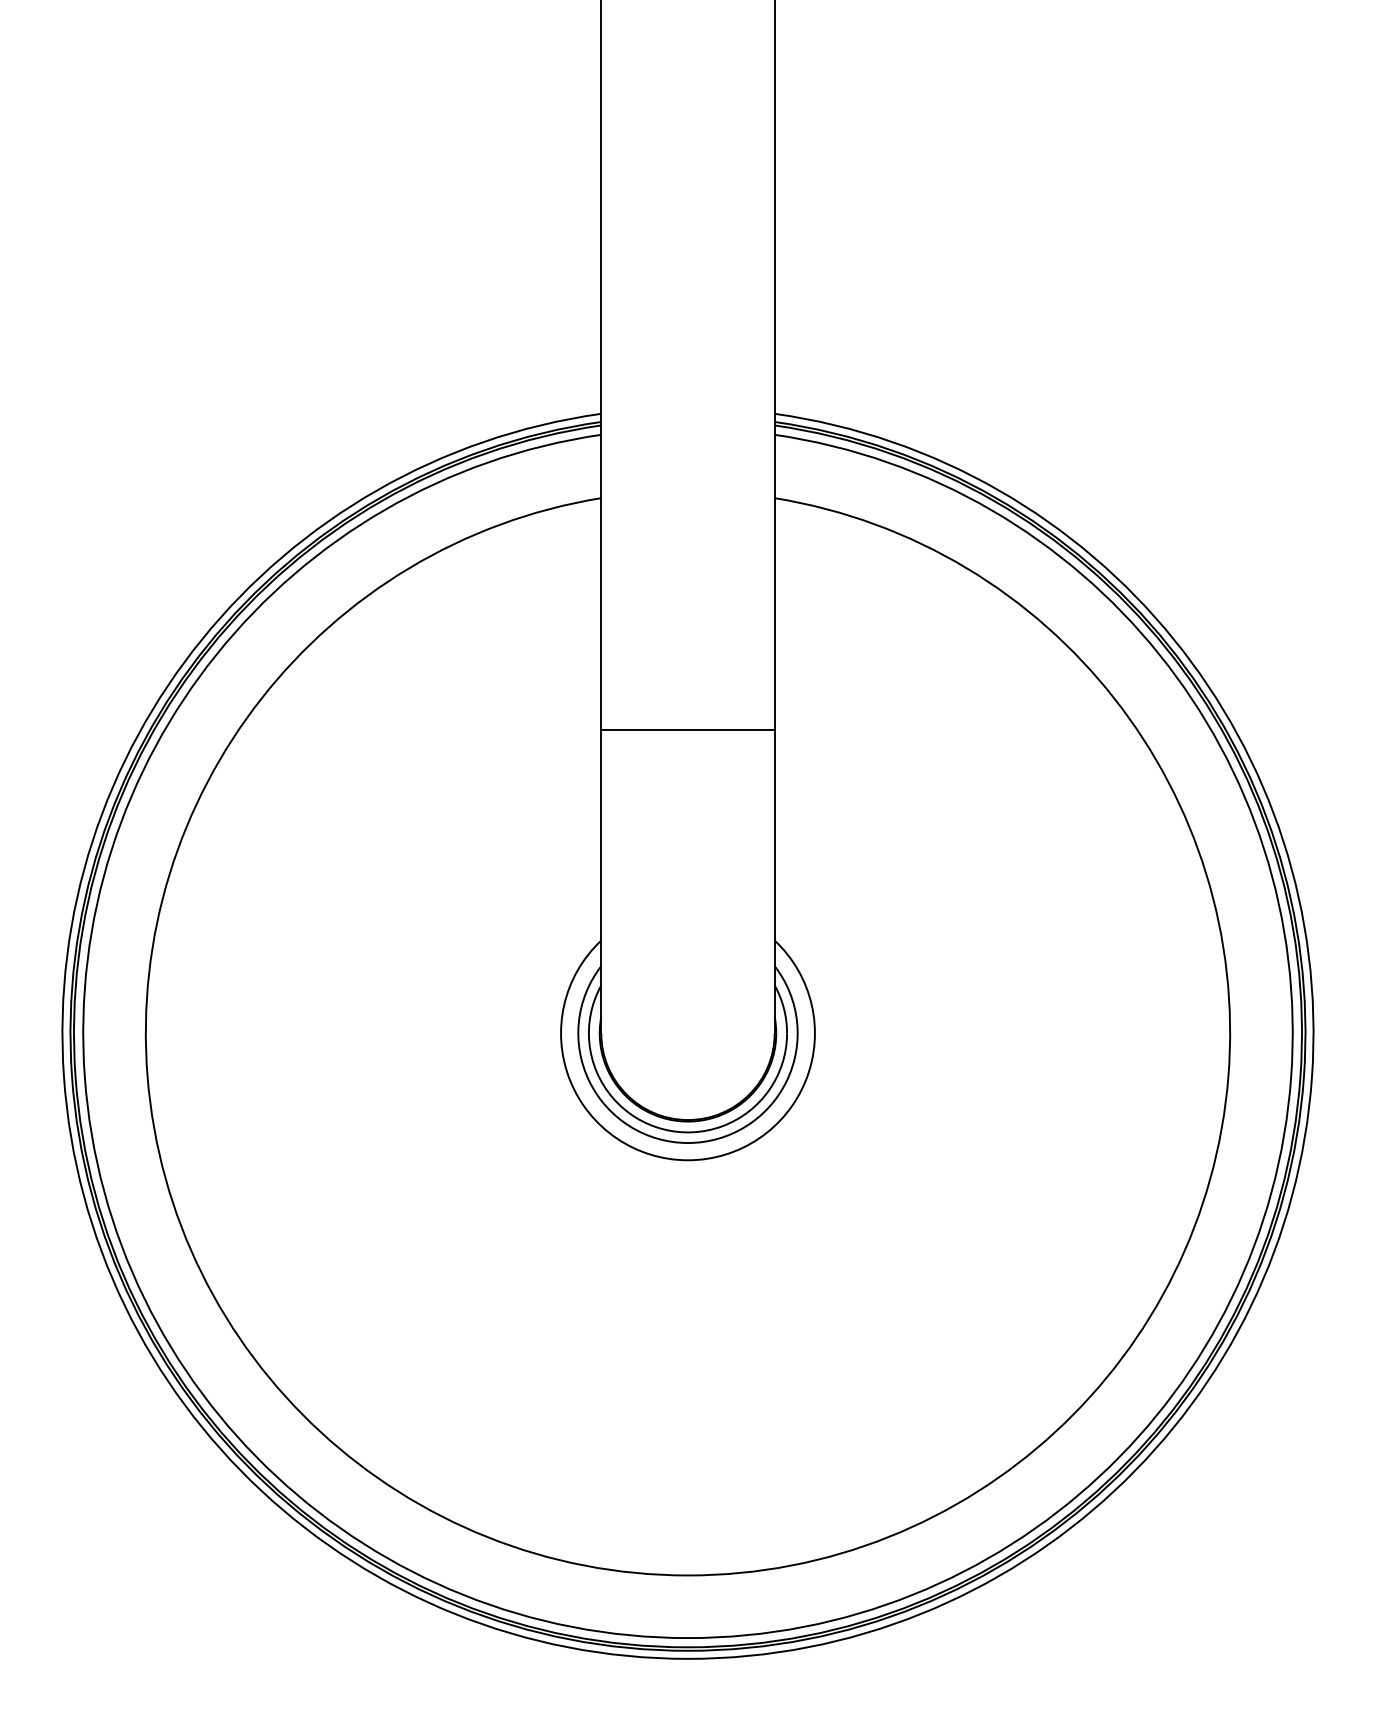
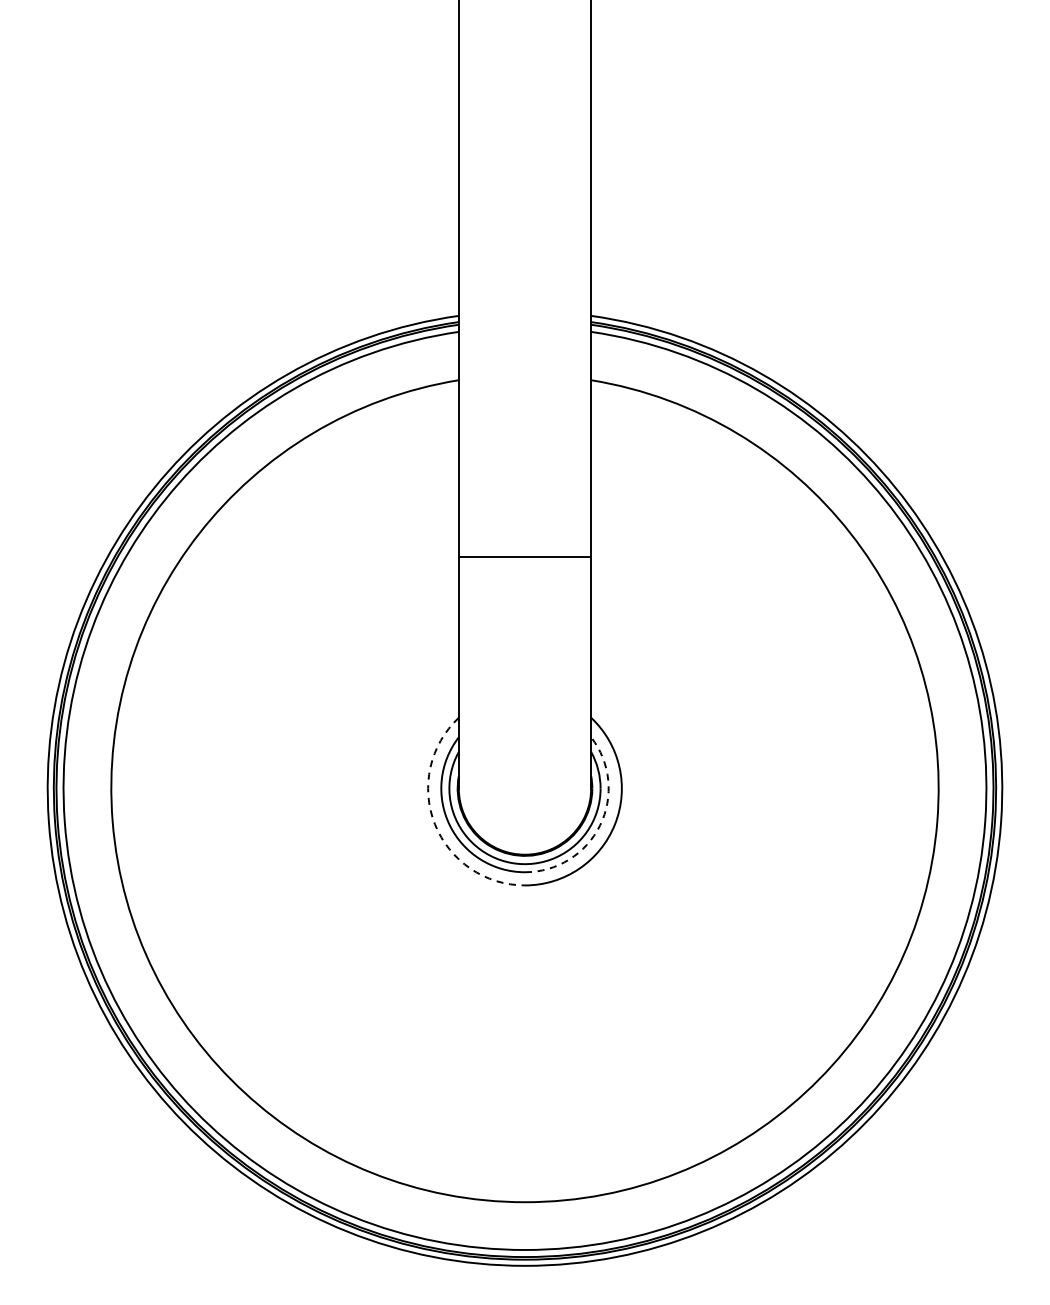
arc: (569, 1080) -> (434, 824), solid -> dashed
arc: (786, 1081) -> (600, 825), solid -> dashed

